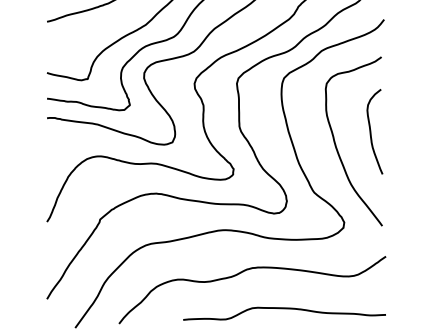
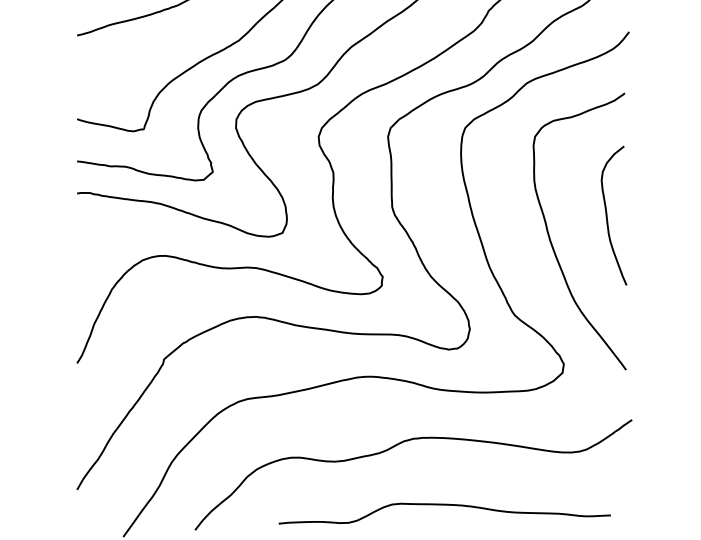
curve: (284, 309) -> (444, 506), moved

